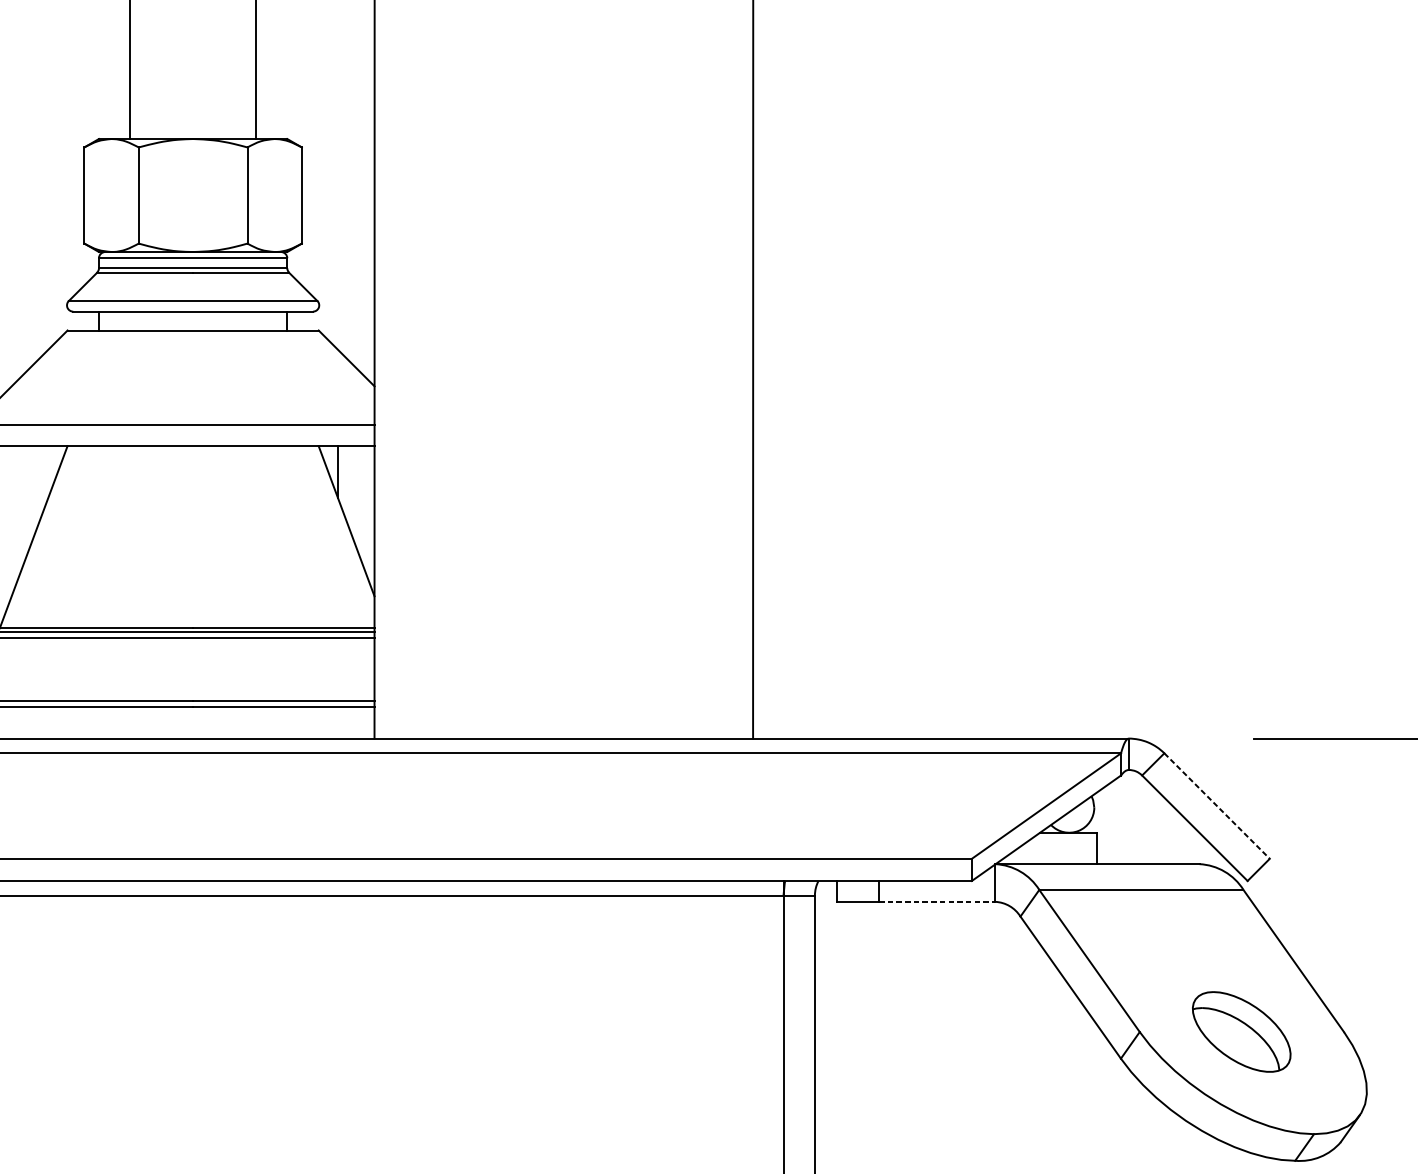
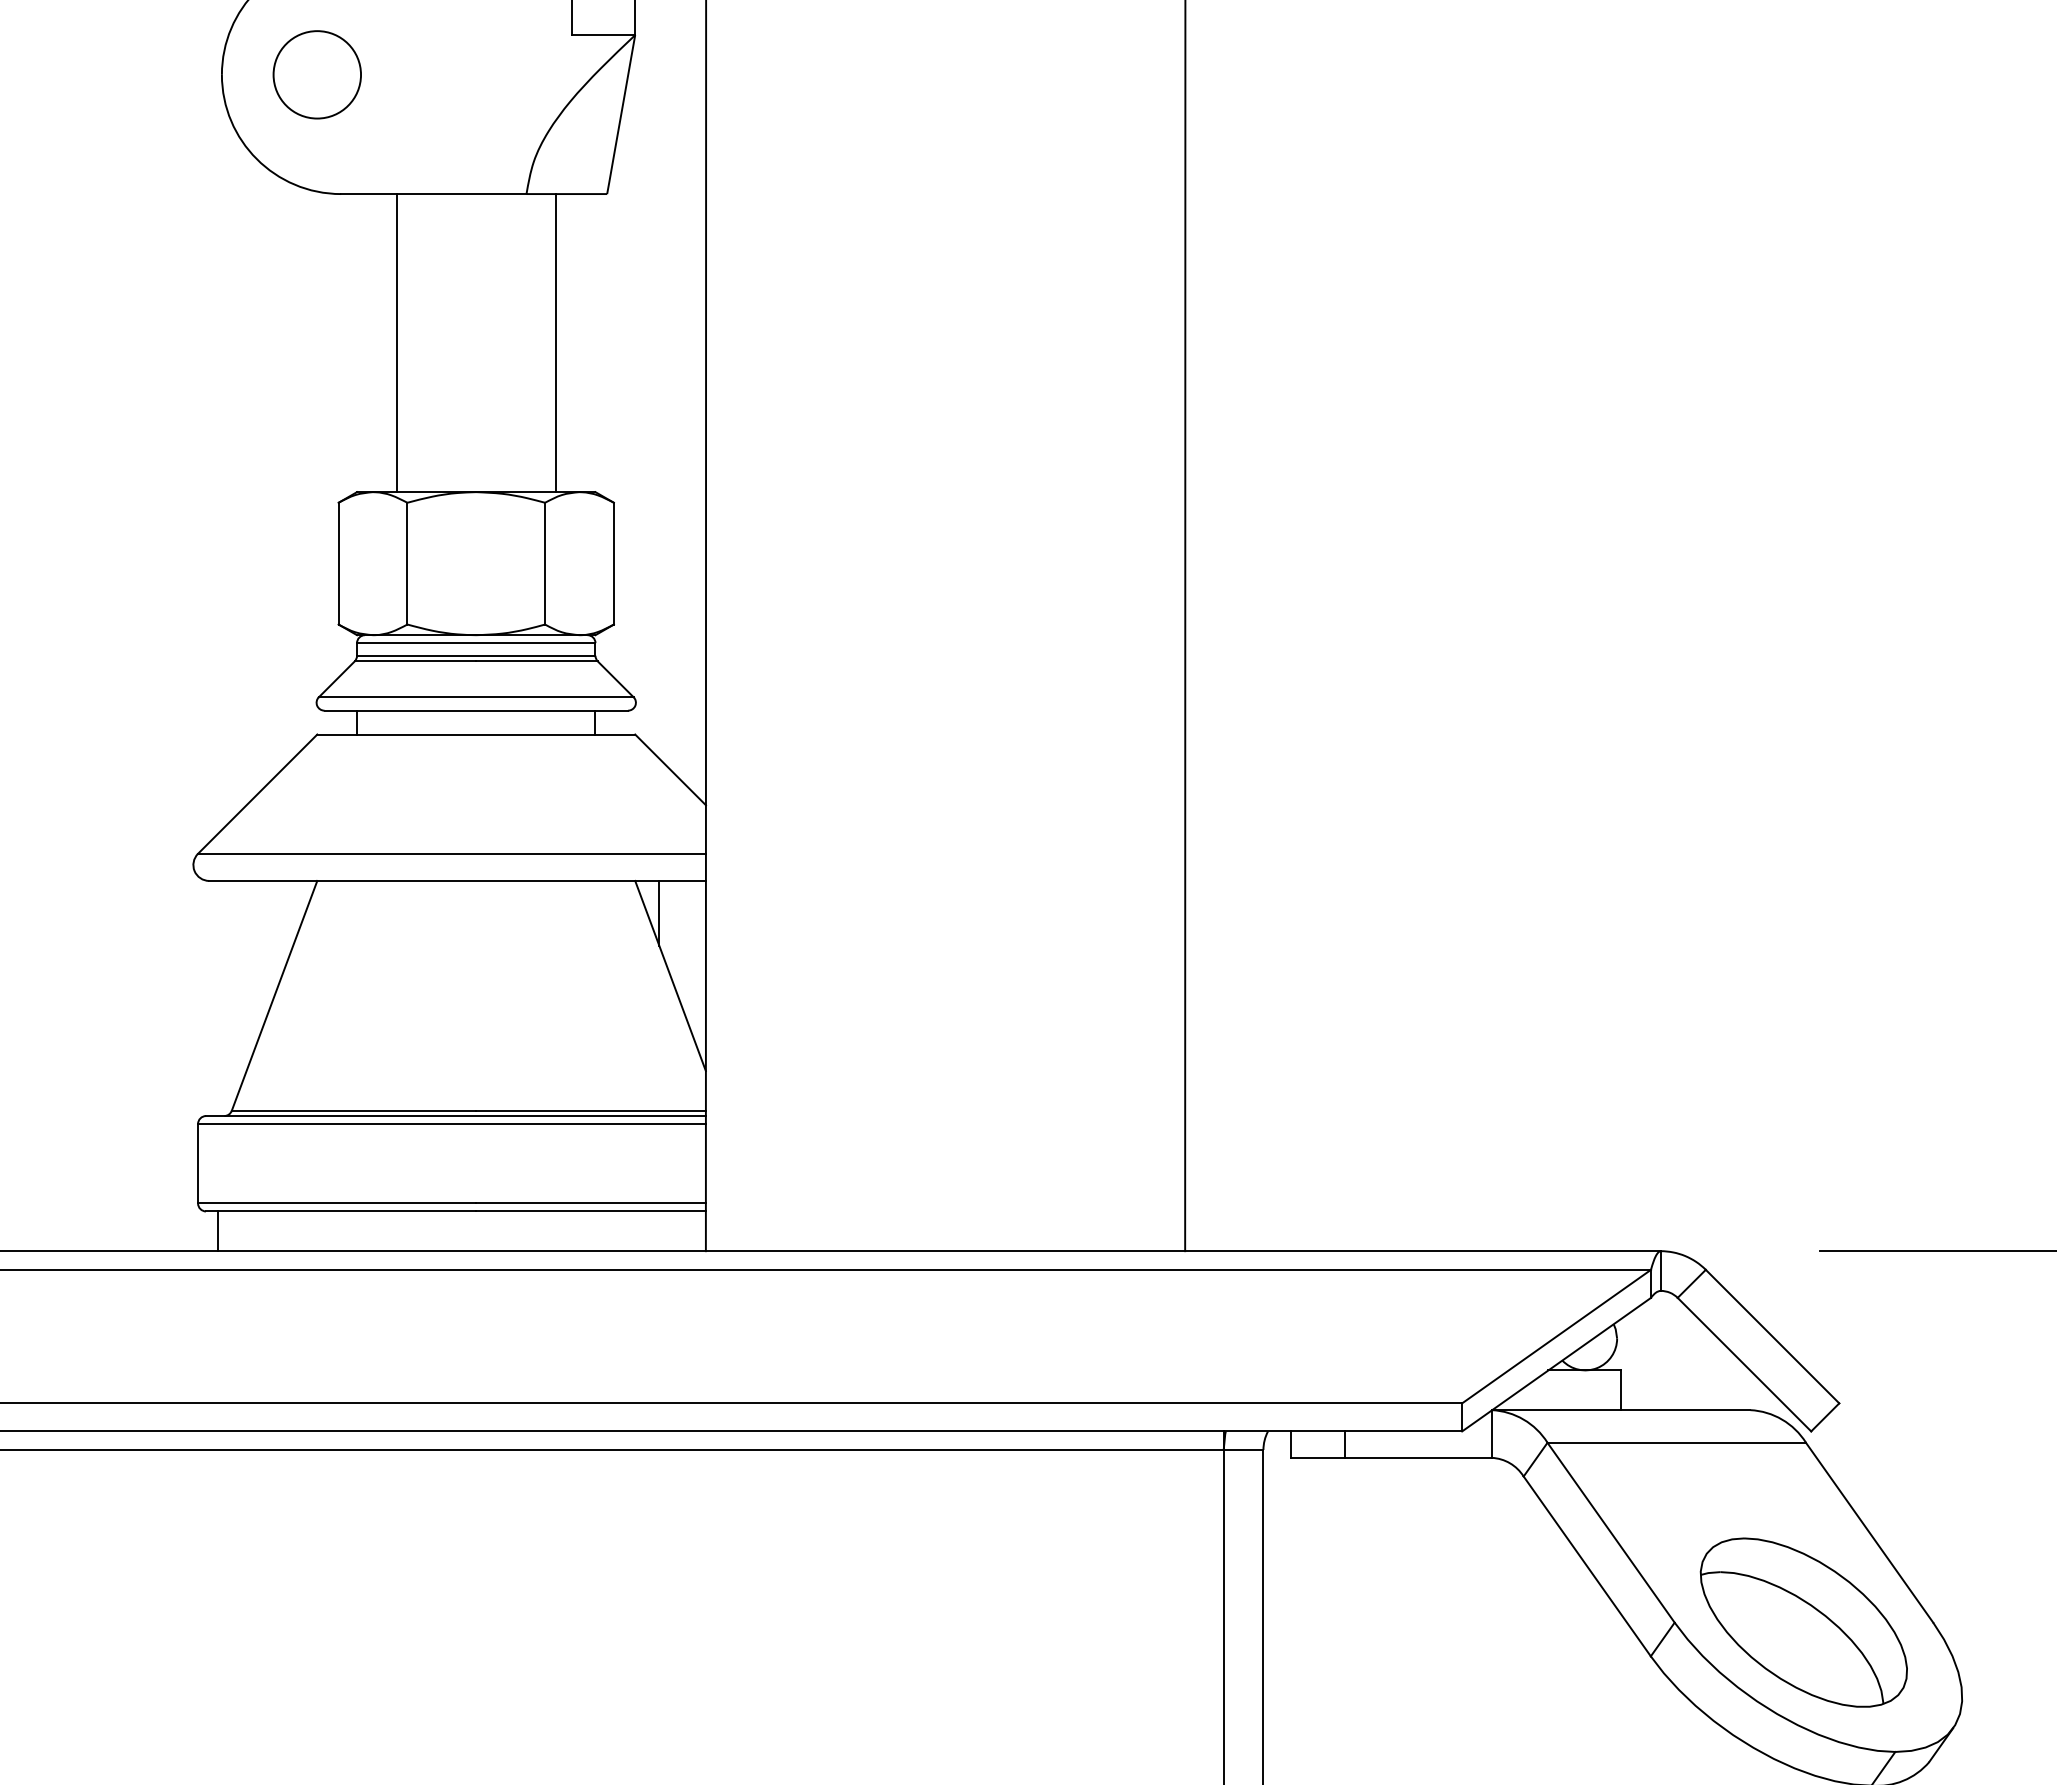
line: (1217, 805) -> (1772, 1336), dashed -> solid
line: (937, 901) -> (1418, 1457), dashed -> solid
part: (1241, 1031) -> (1803, 1622), size x1.67

